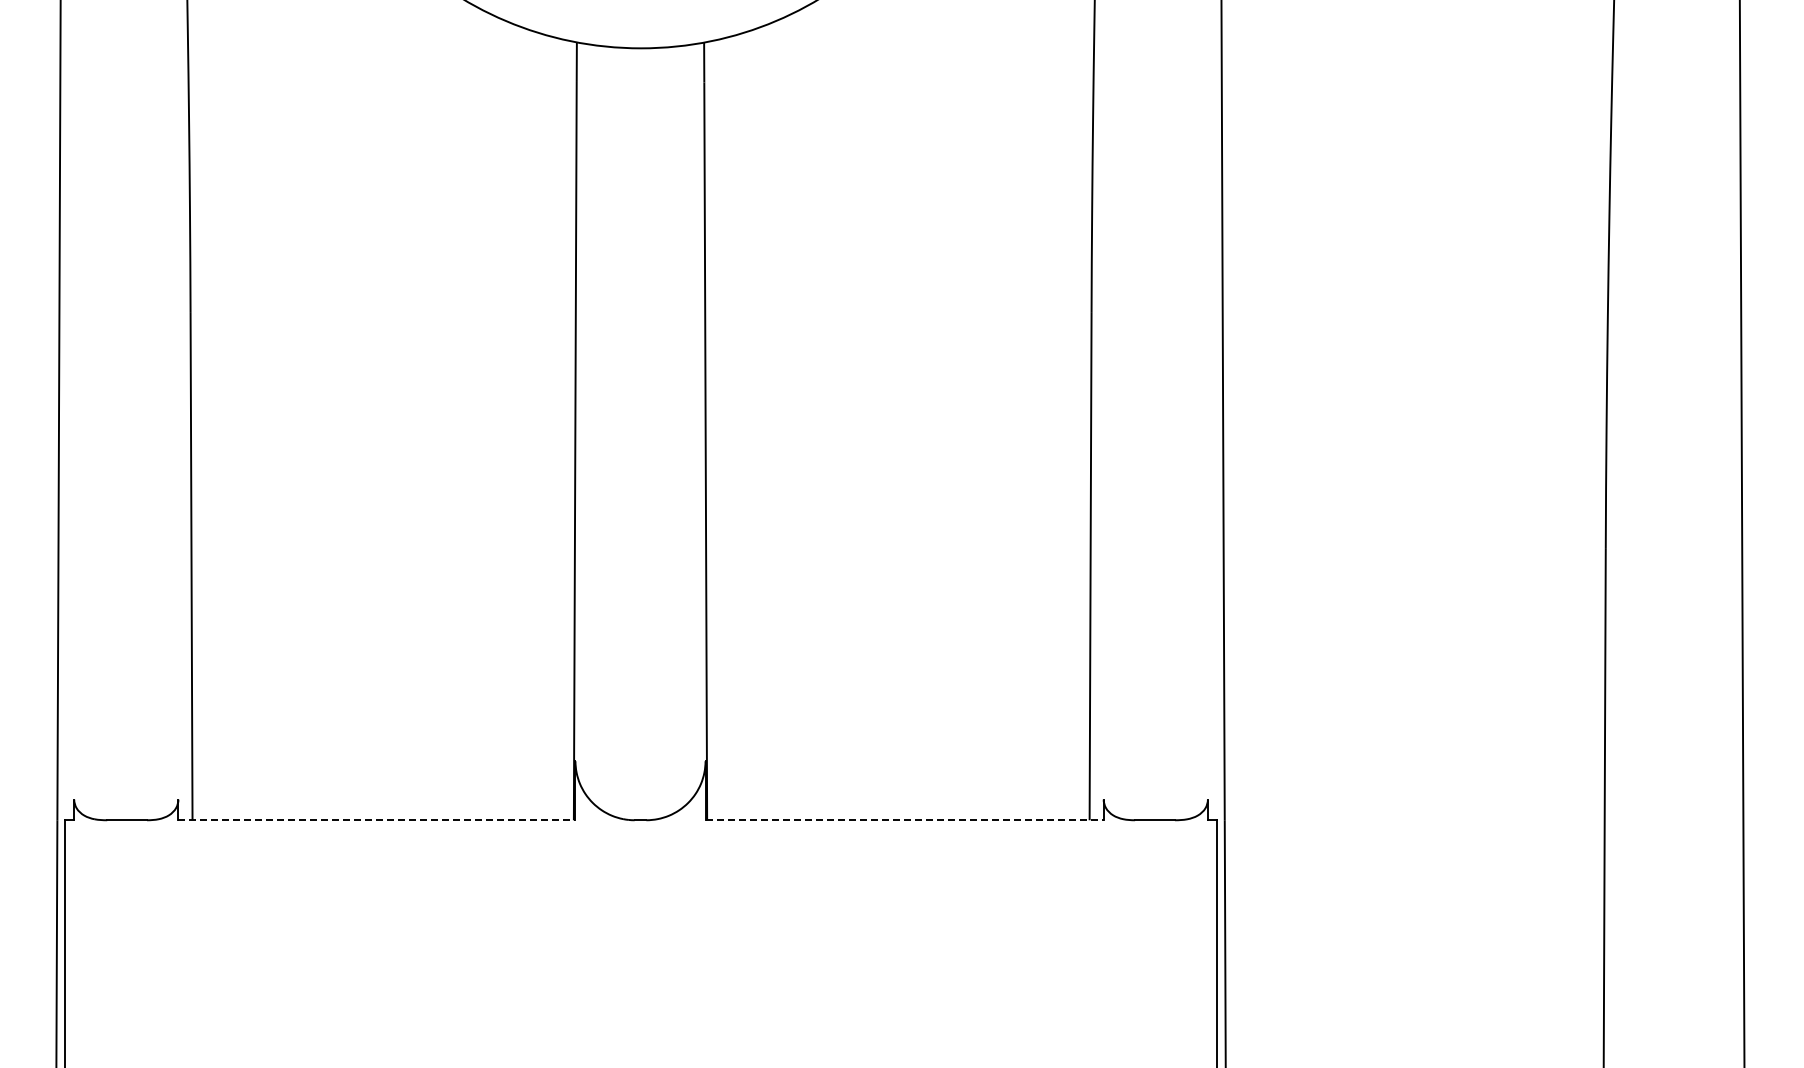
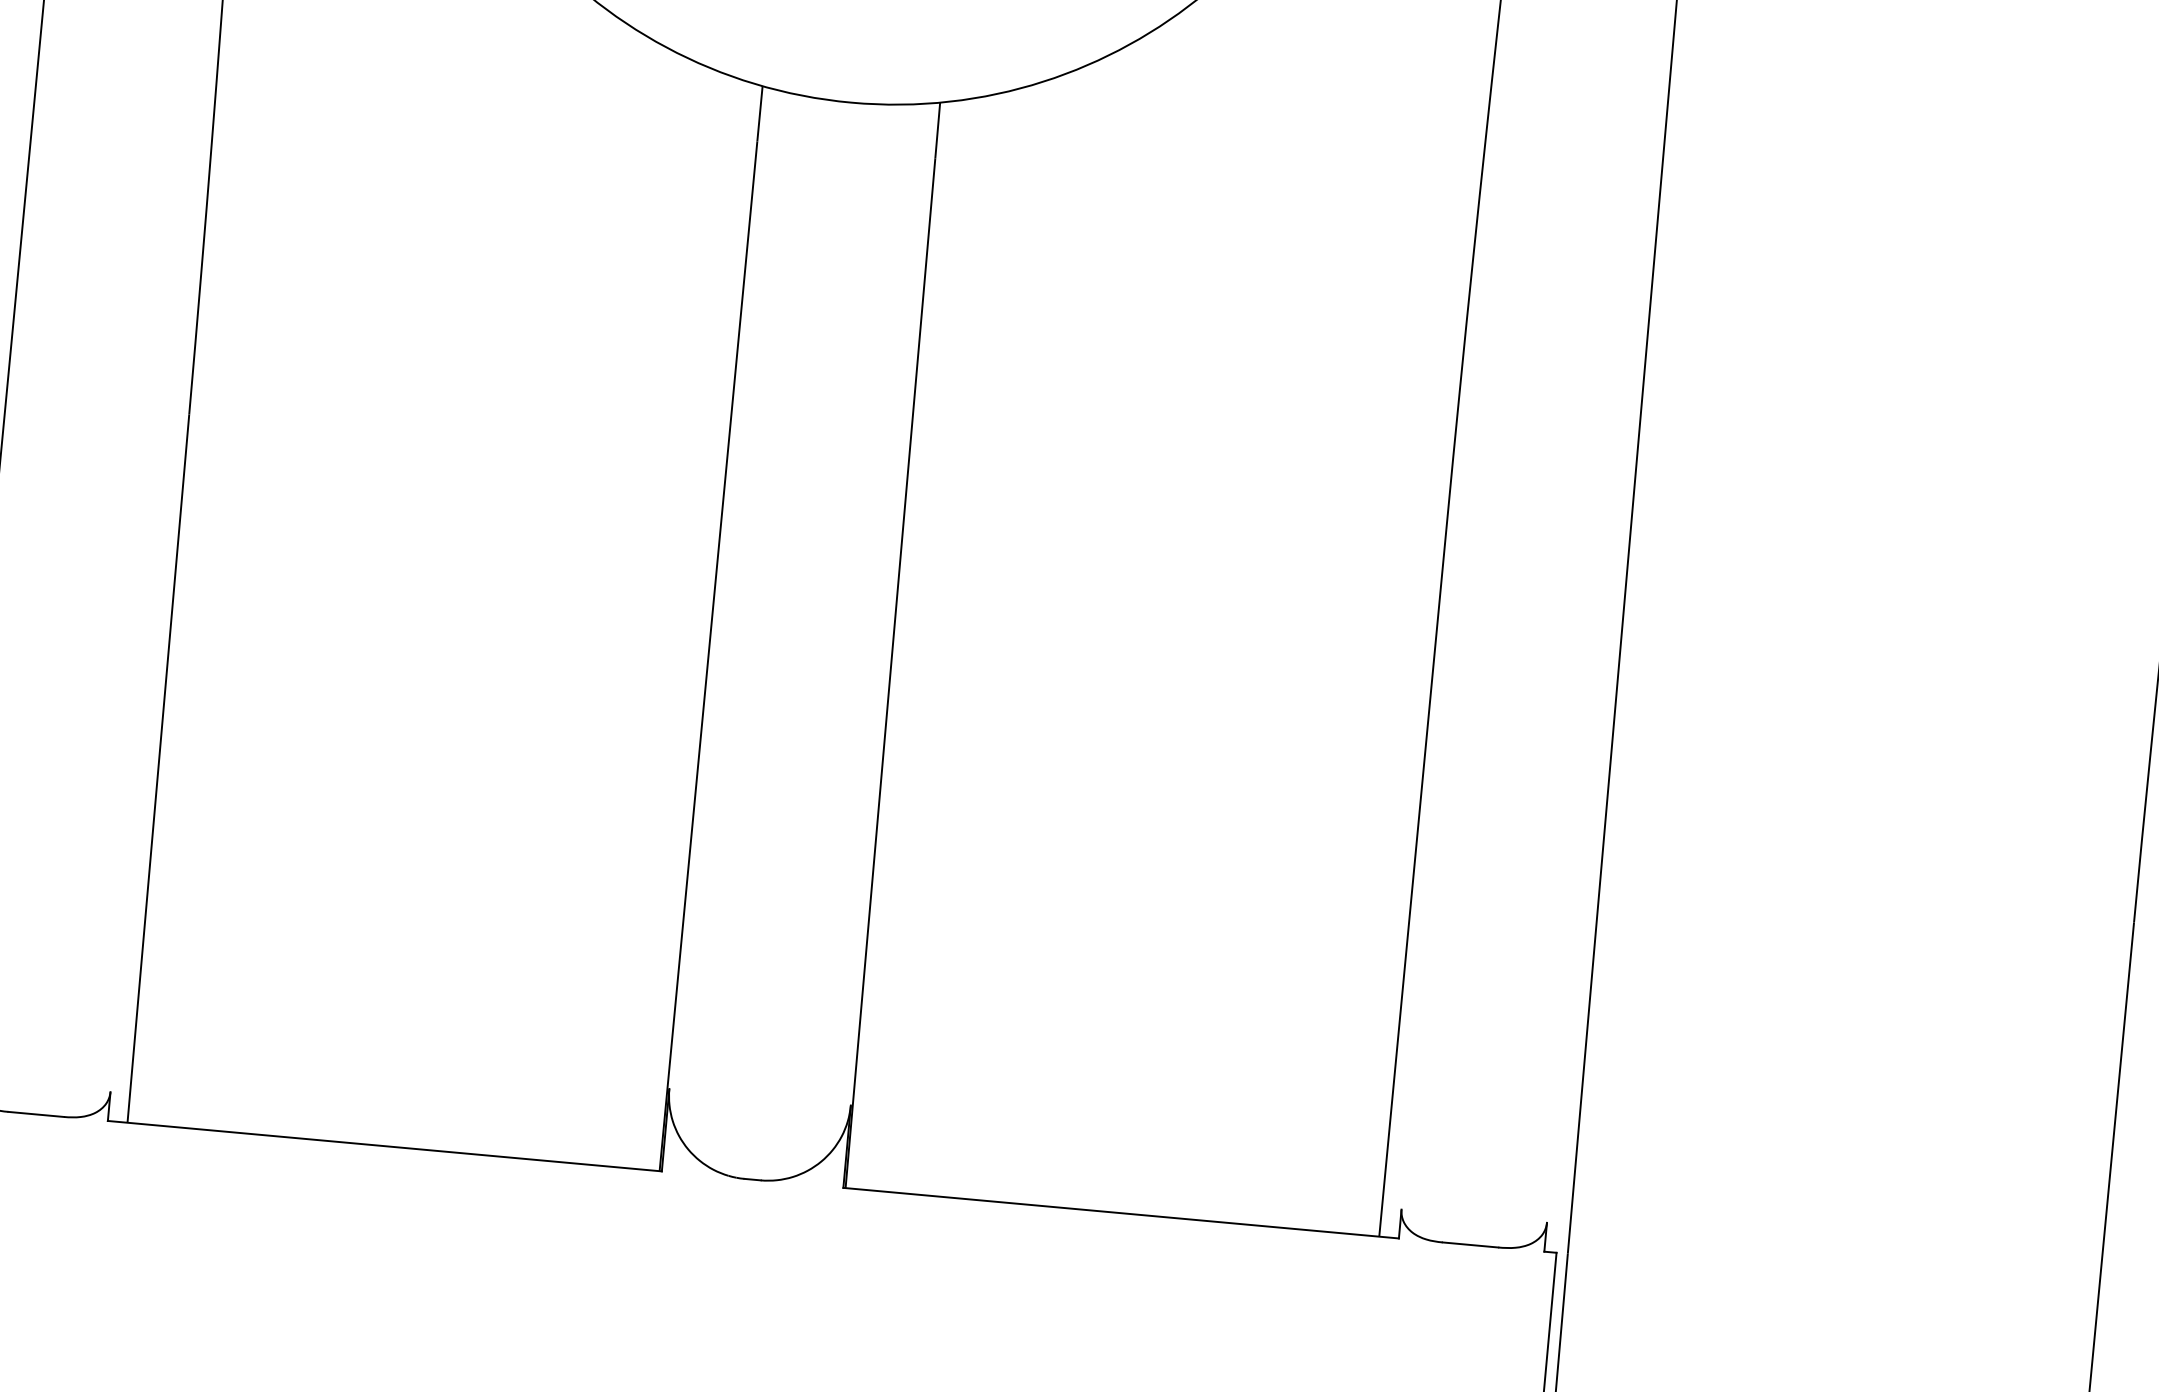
line: (376, 820) -> (384, 1146), dashed -> solid
line: (905, 820) -> (1122, 1213), dashed -> solid

